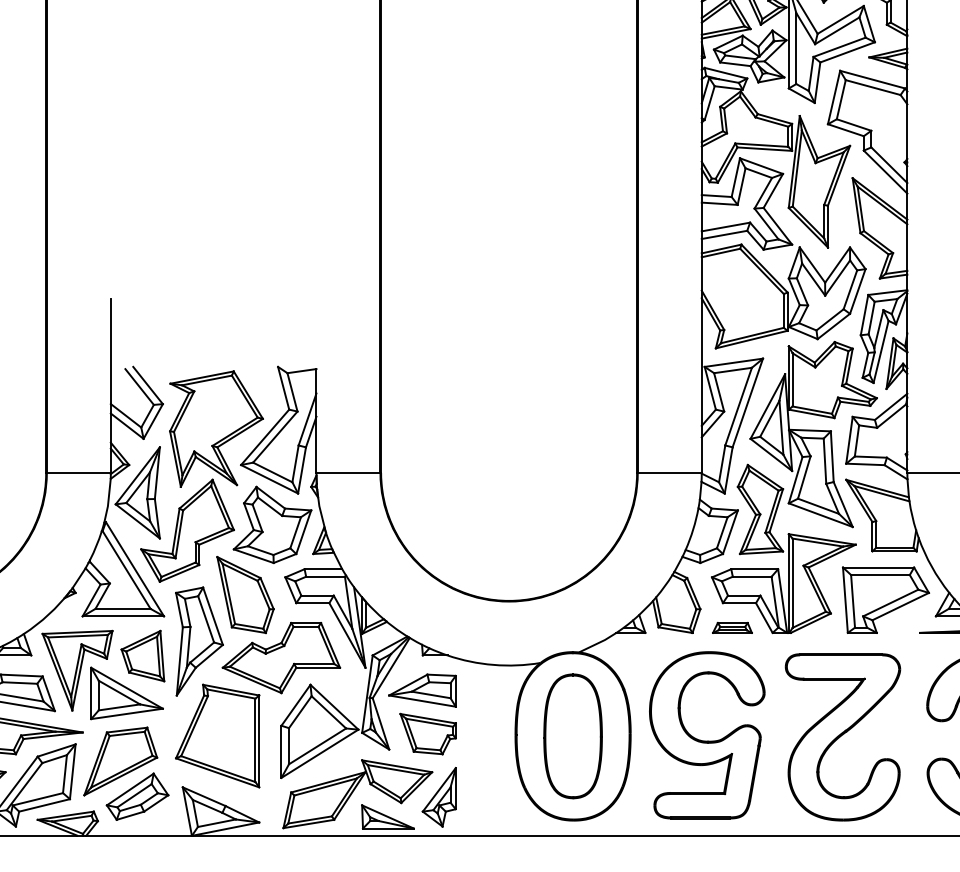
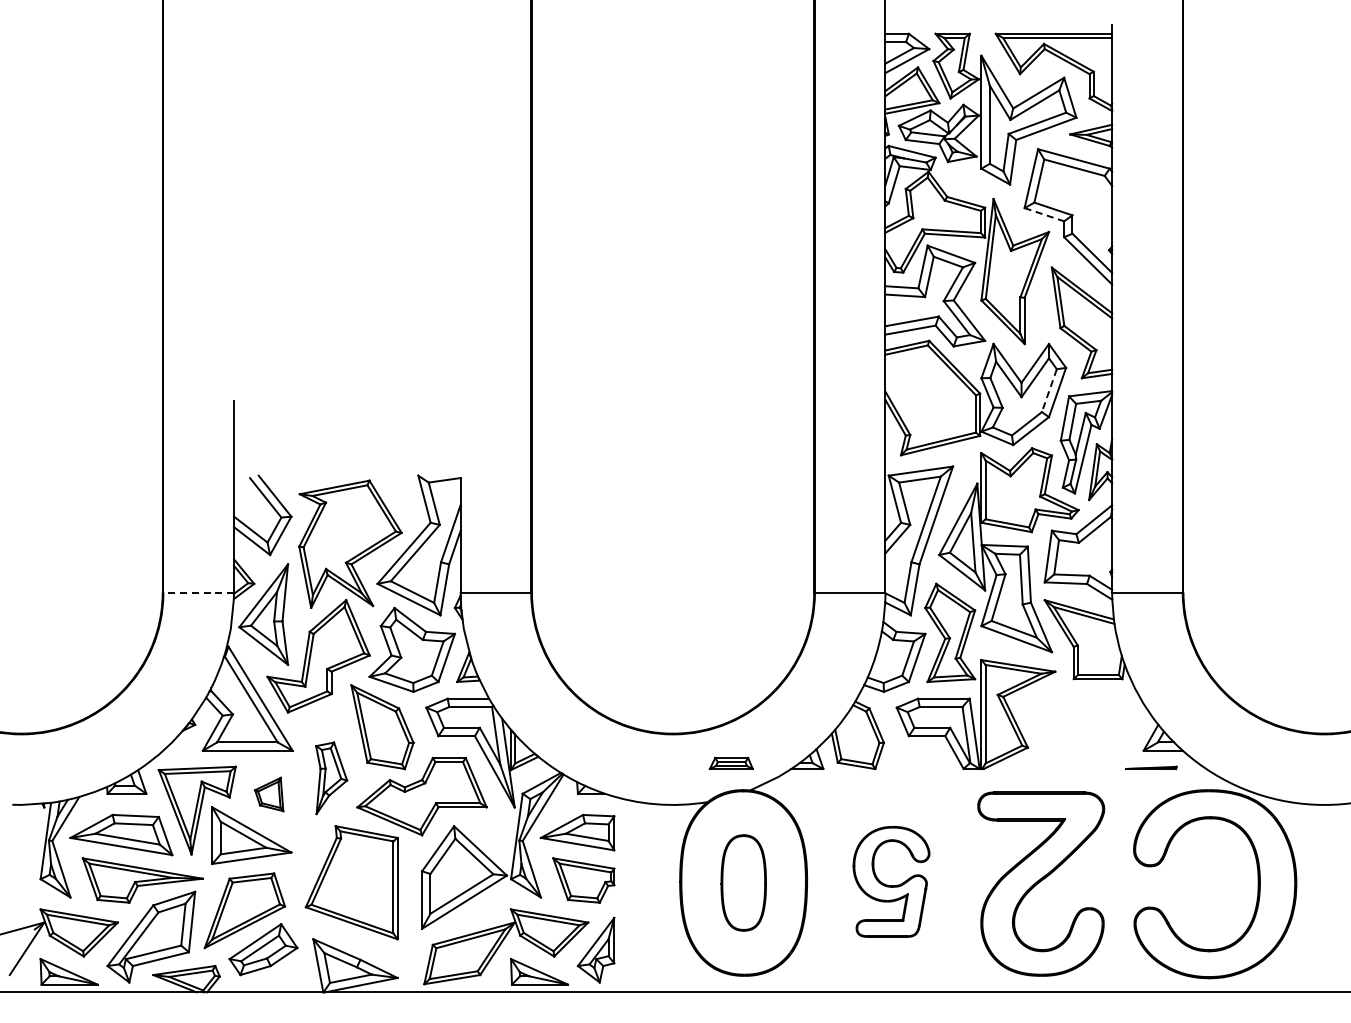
line: (845, 130) -> (1044, 214), solid -> dashed
line: (850, 289) -> (1049, 390), solid -> dashed
line: (78, 472) -> (198, 592), solid -> dashed
part: (885, 599) -> (1088, 732), removed
part: (731, 627) -> (730, 763), moved
part: (199, 640) -> (331, 777), size x0.6
part: (142, 656) -> (268, 794), size x0.6
part: (707, 734) -> (891, 881), size x0.6
part: (572, 735) -> (743, 882), size x0.7

